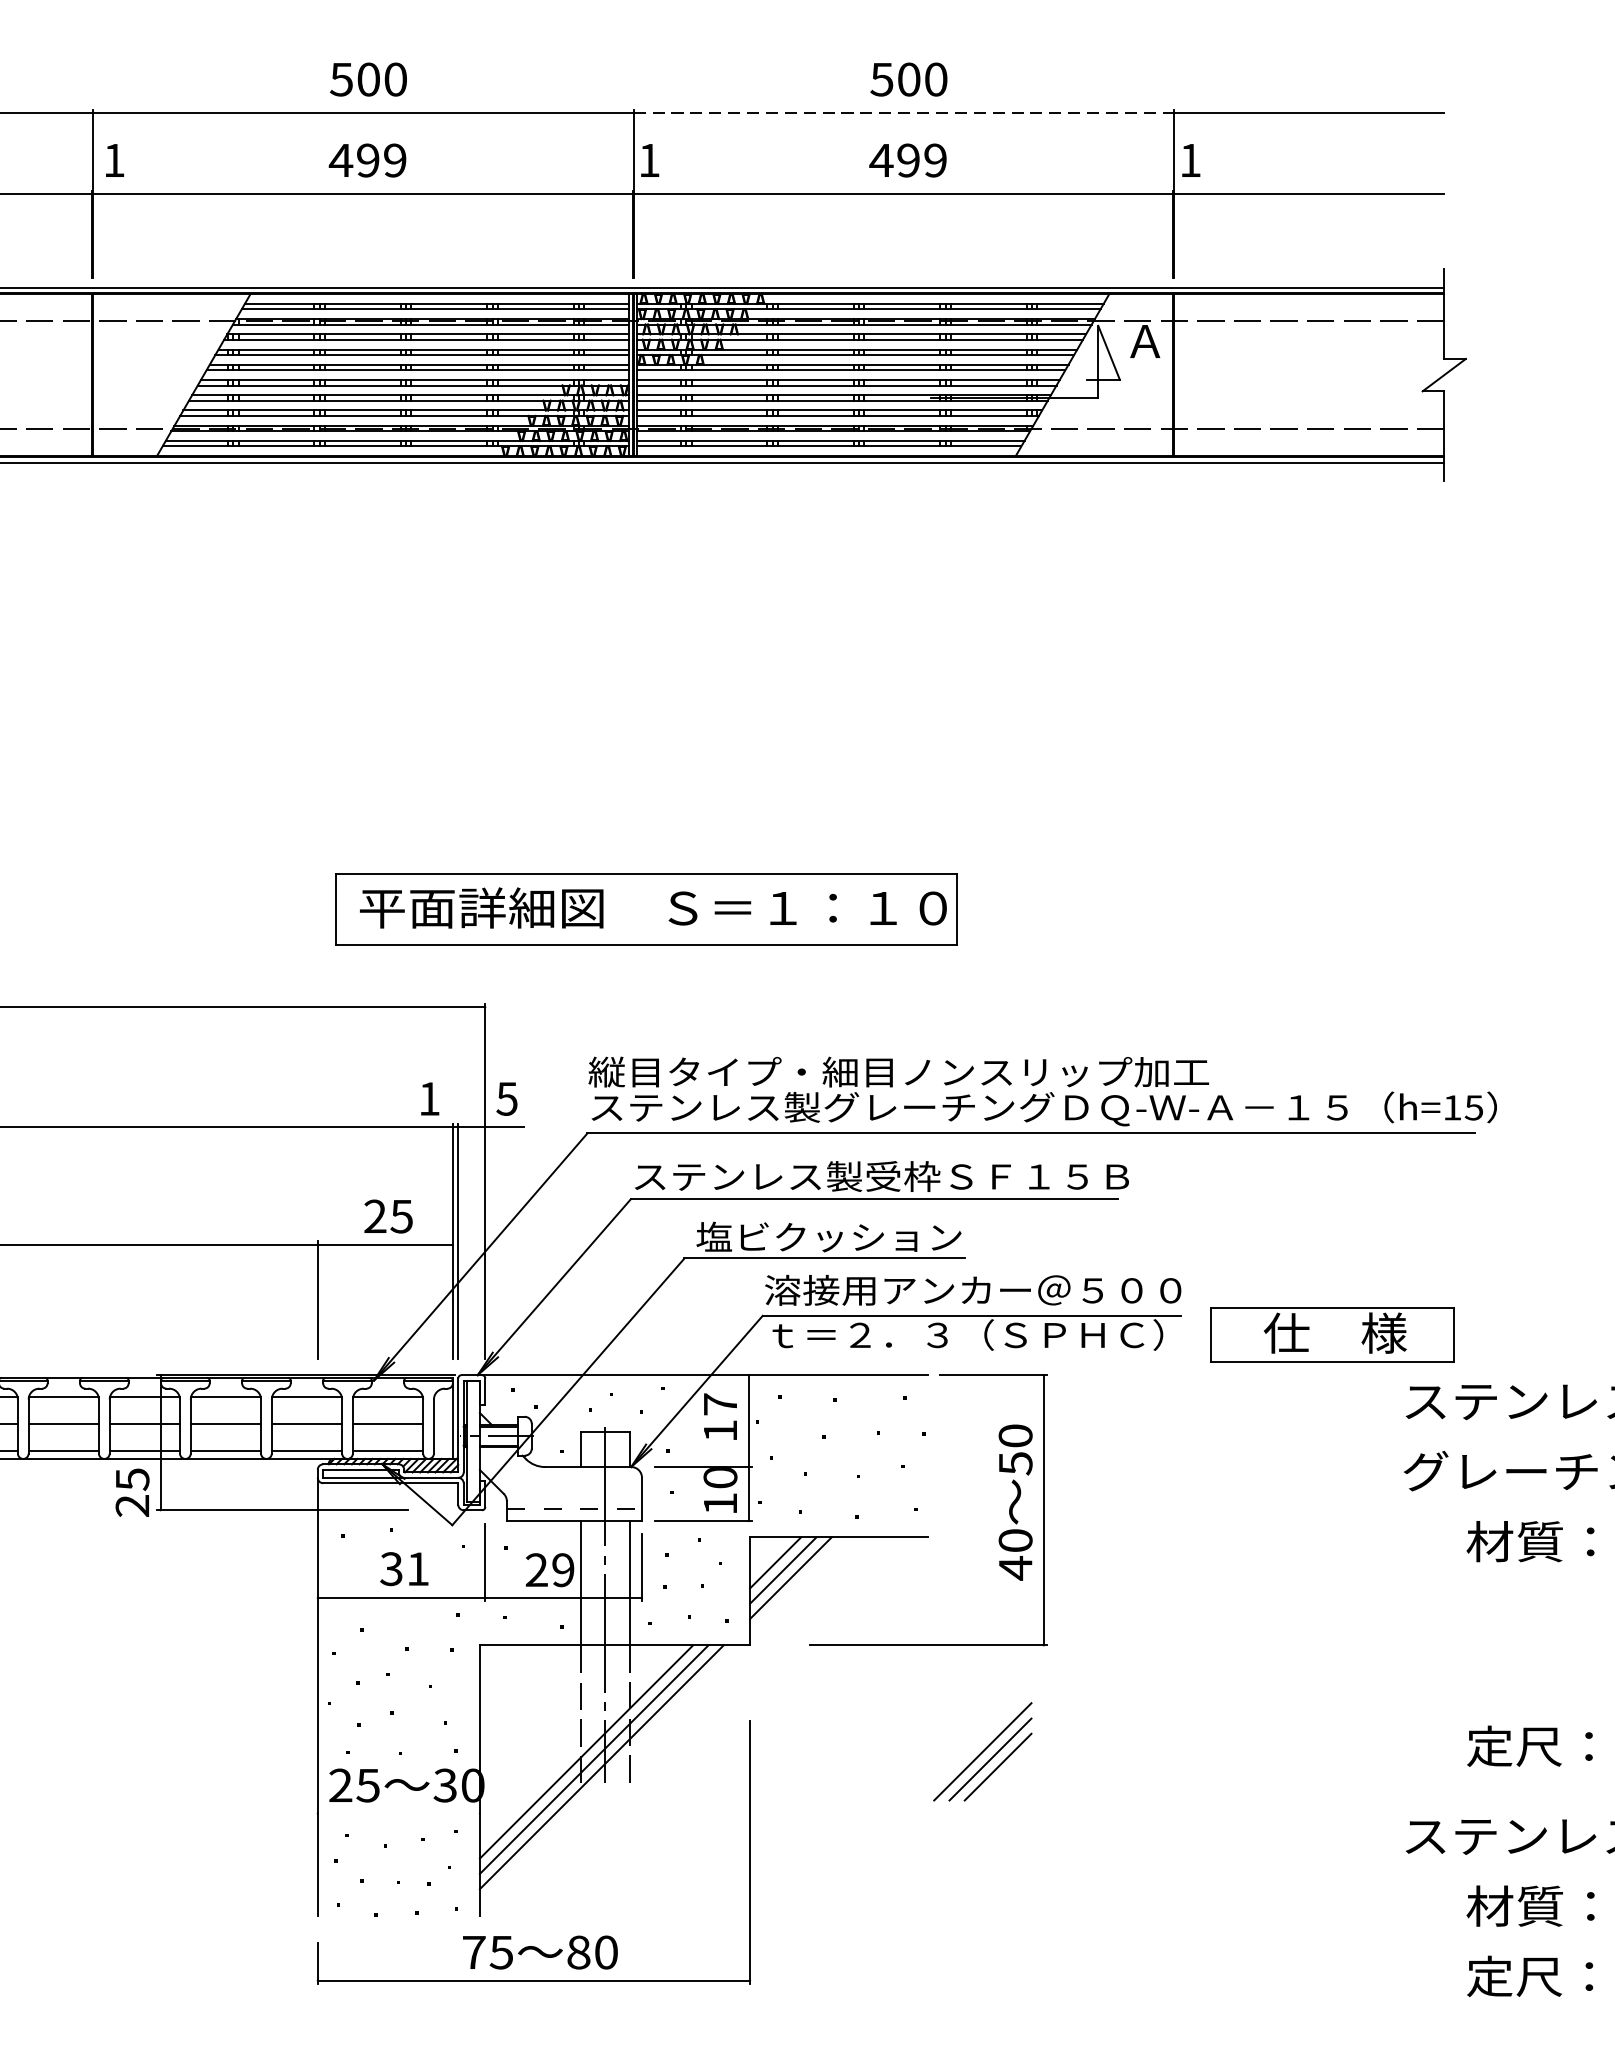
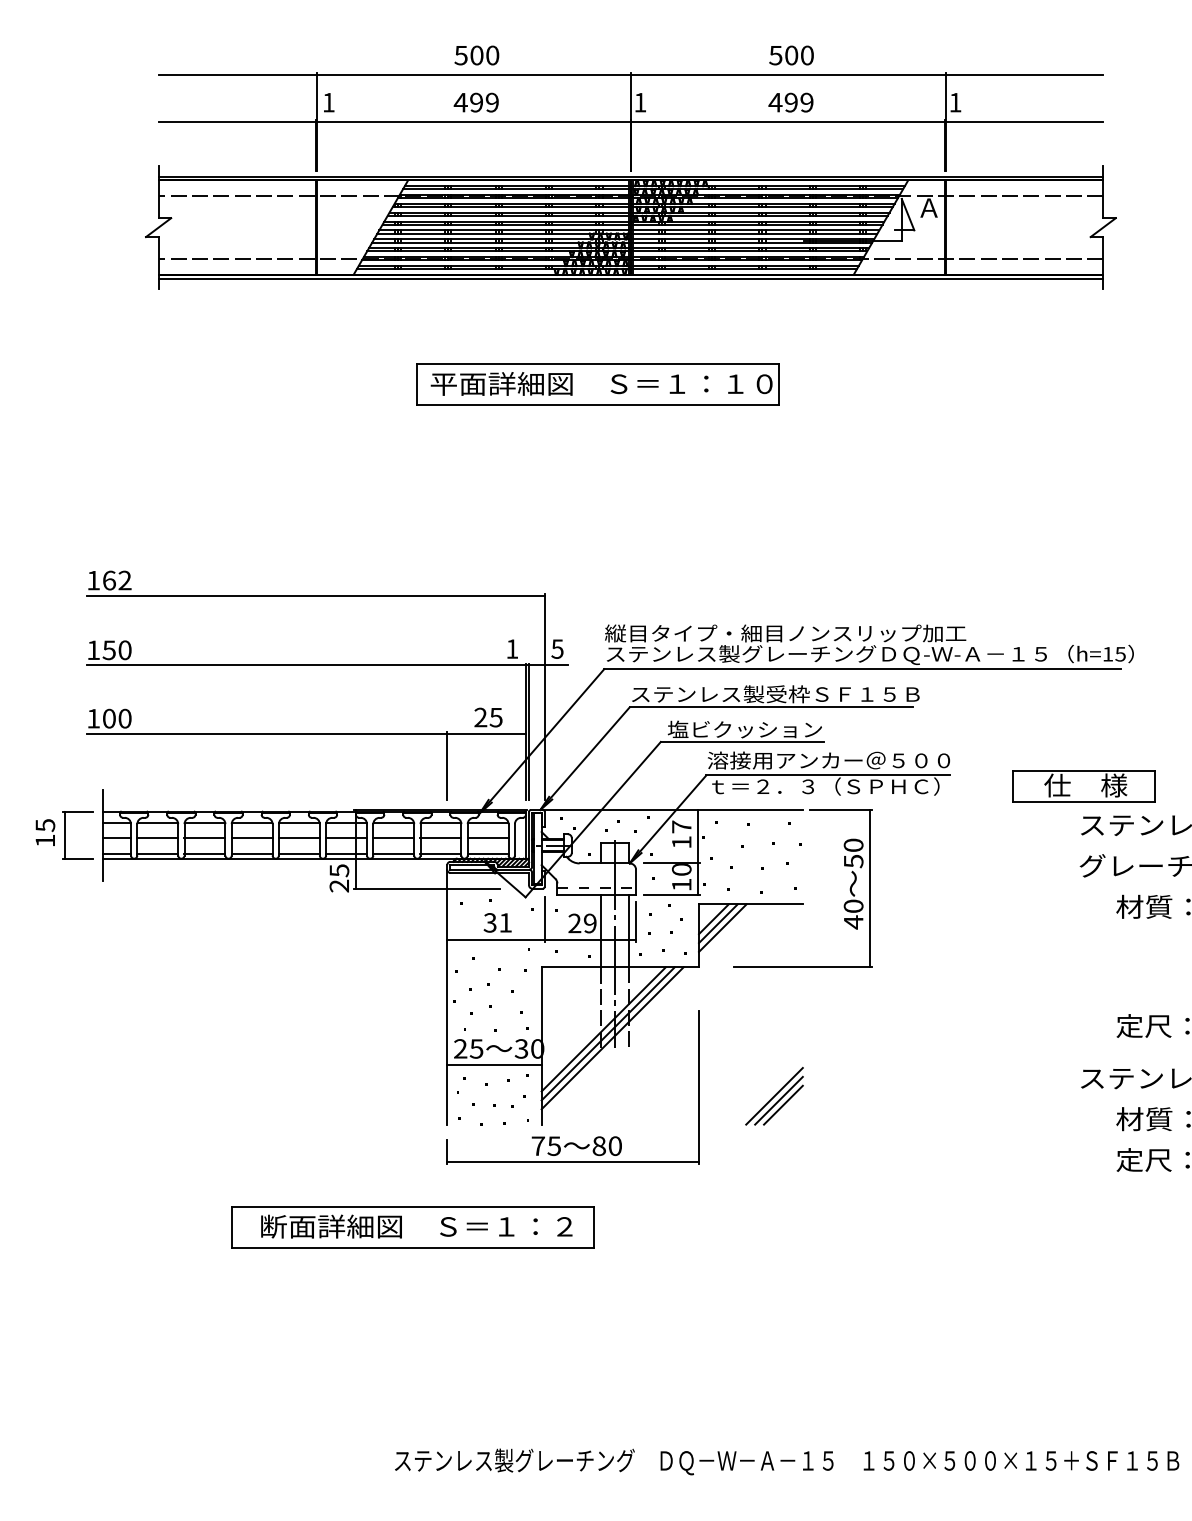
line: (905, 112) -> (789, 74), dashed -> solid
part: (646, 908) -> (597, 384), moved
part: (1331, 1334) -> (1083, 786), moved
part: (982, 1752) -> (774, 1096), moved
line: (398, 1814) -> (494, 1065), added

